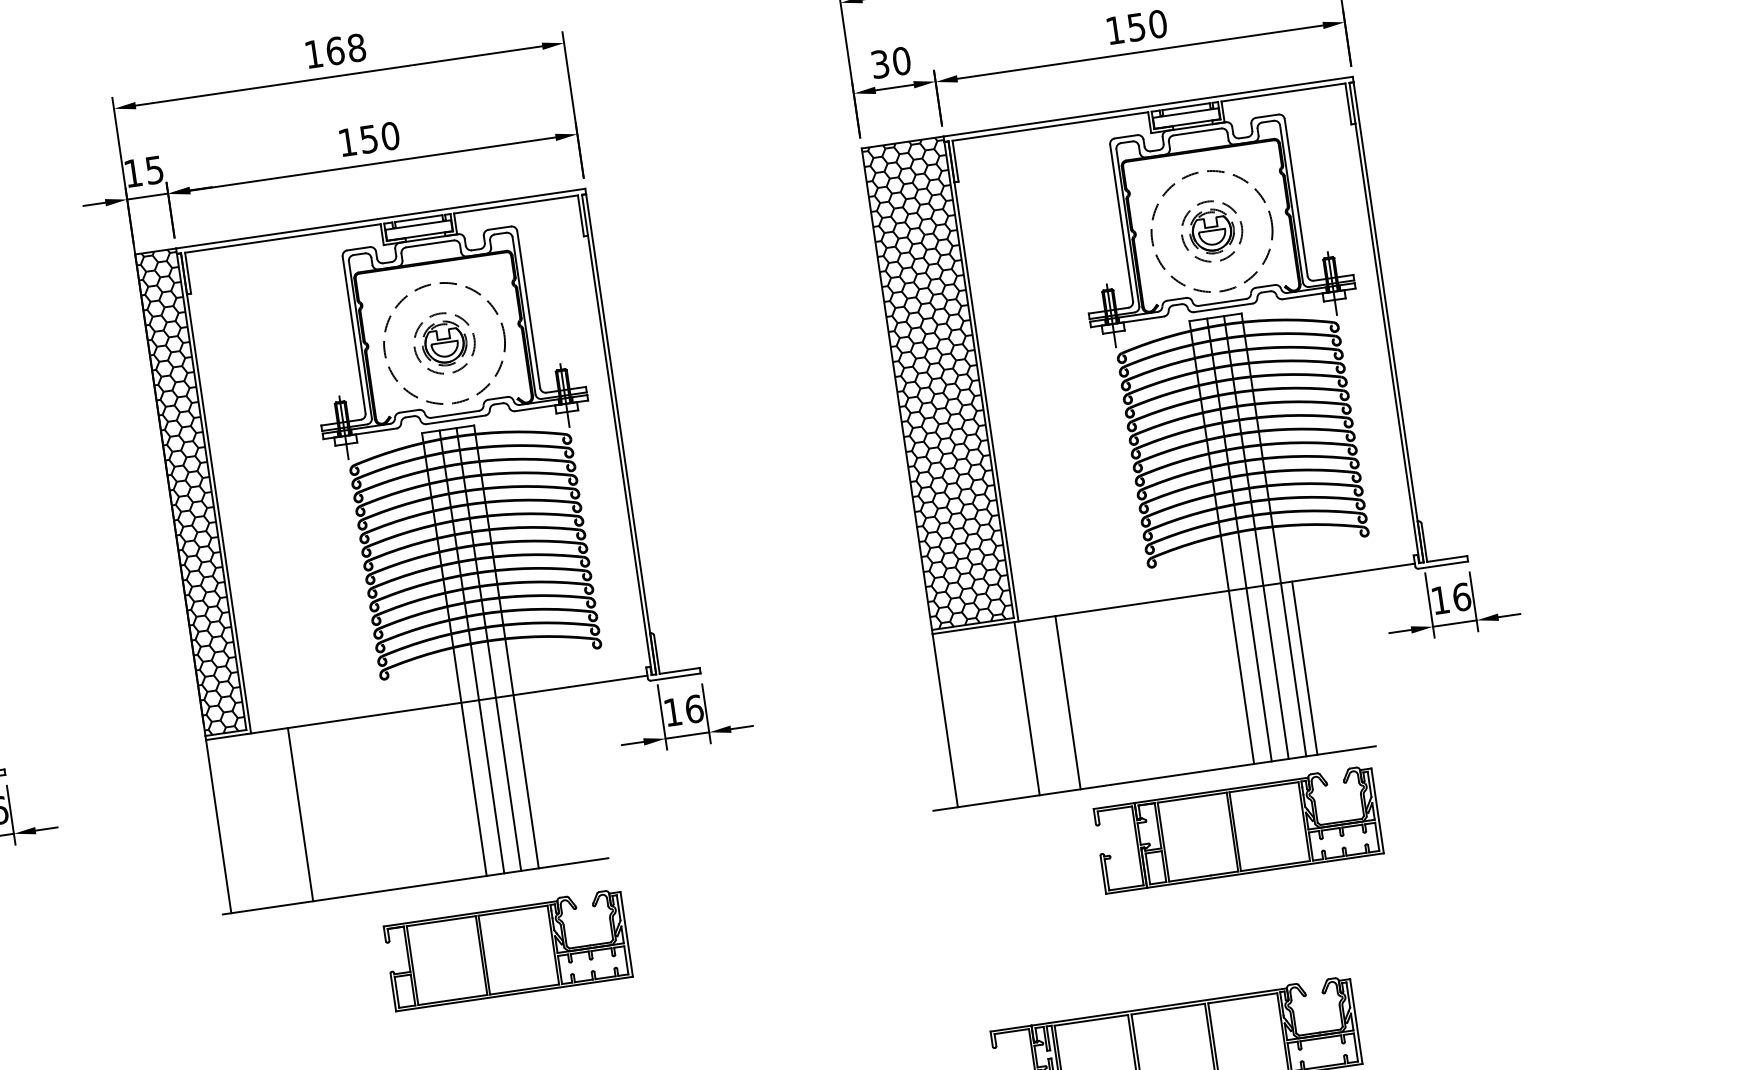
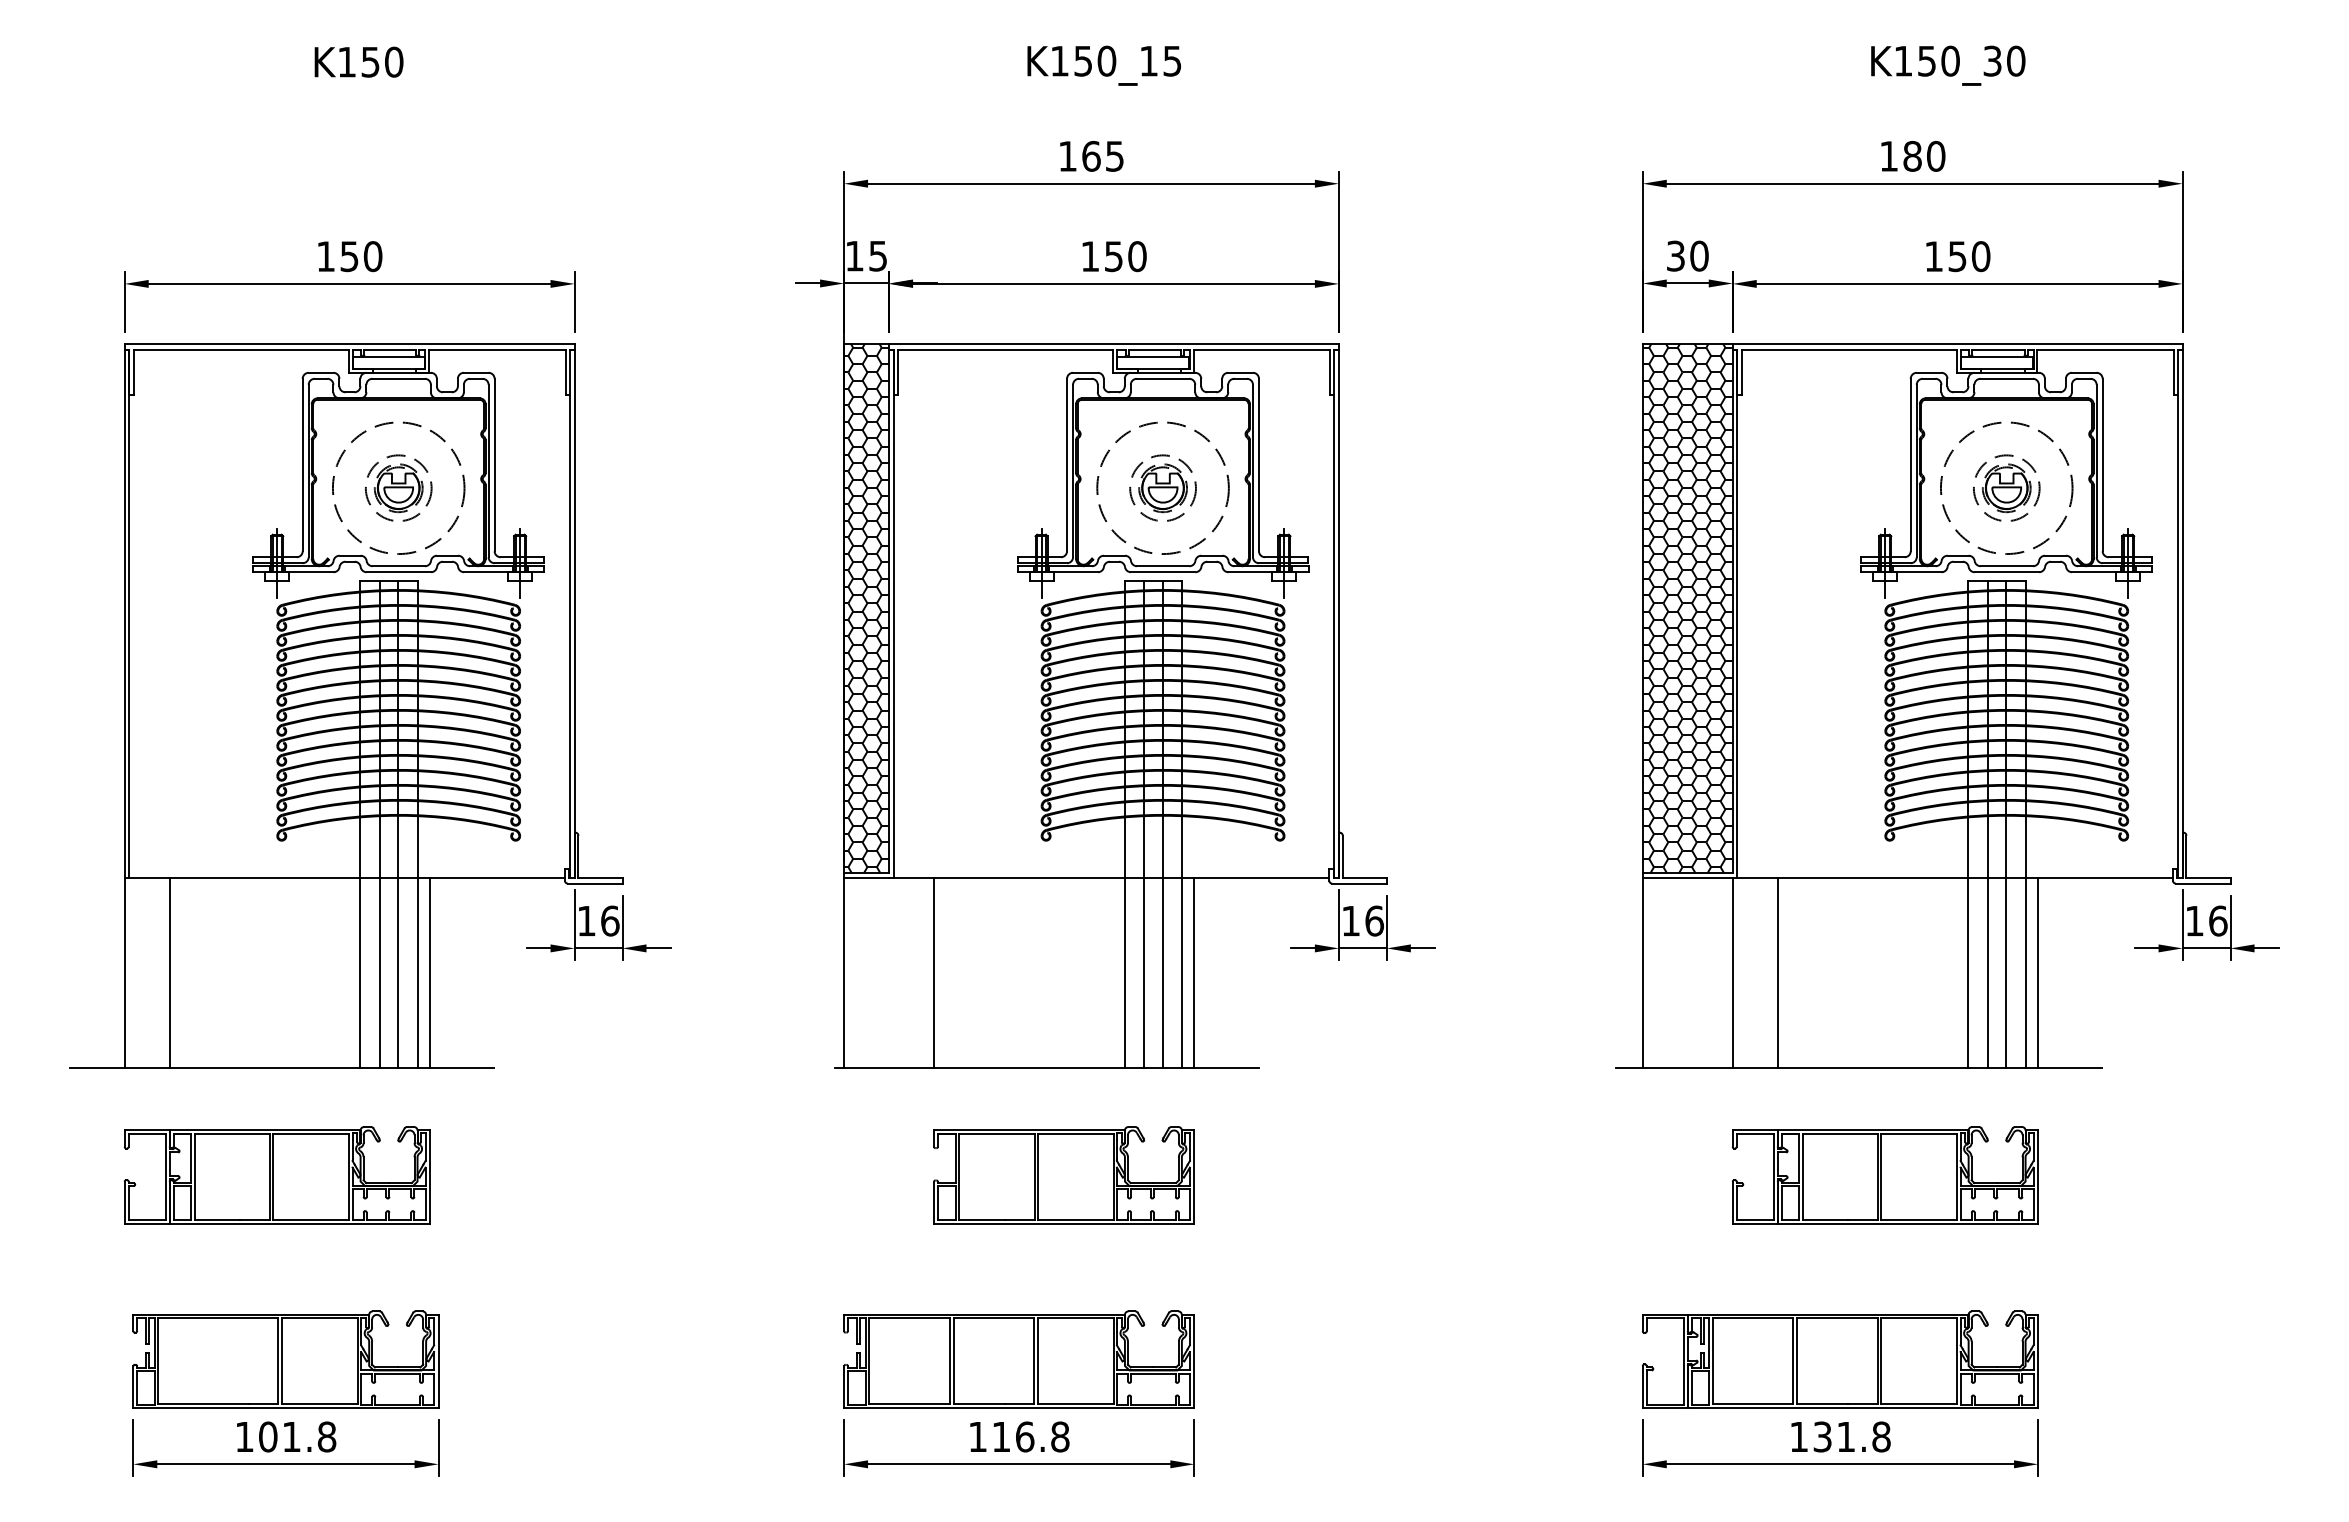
text: (356, 48) -> (1114, 156), 168 -> 165
line: (537, 779) -> (1194, 972), added
part: (1237, 830) -> (1884, 1175), moved
part: (507, 950) -> (1063, 1175), moved

